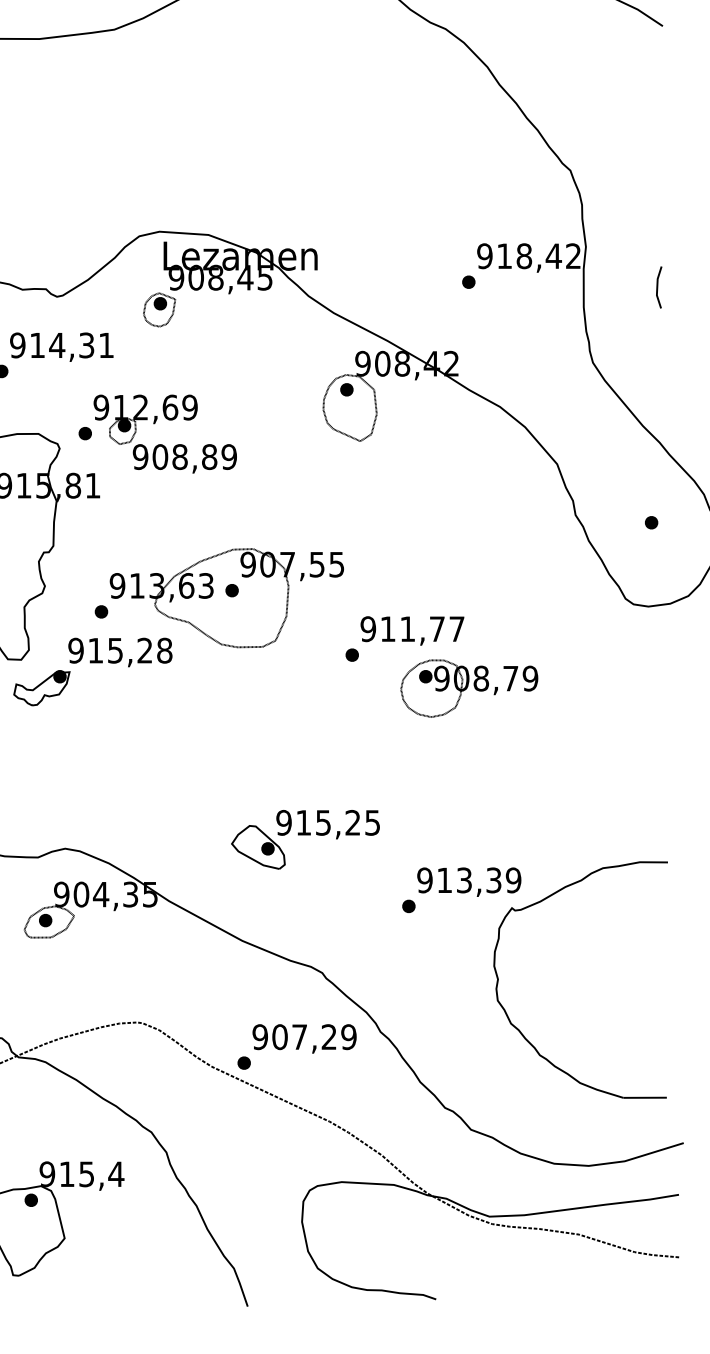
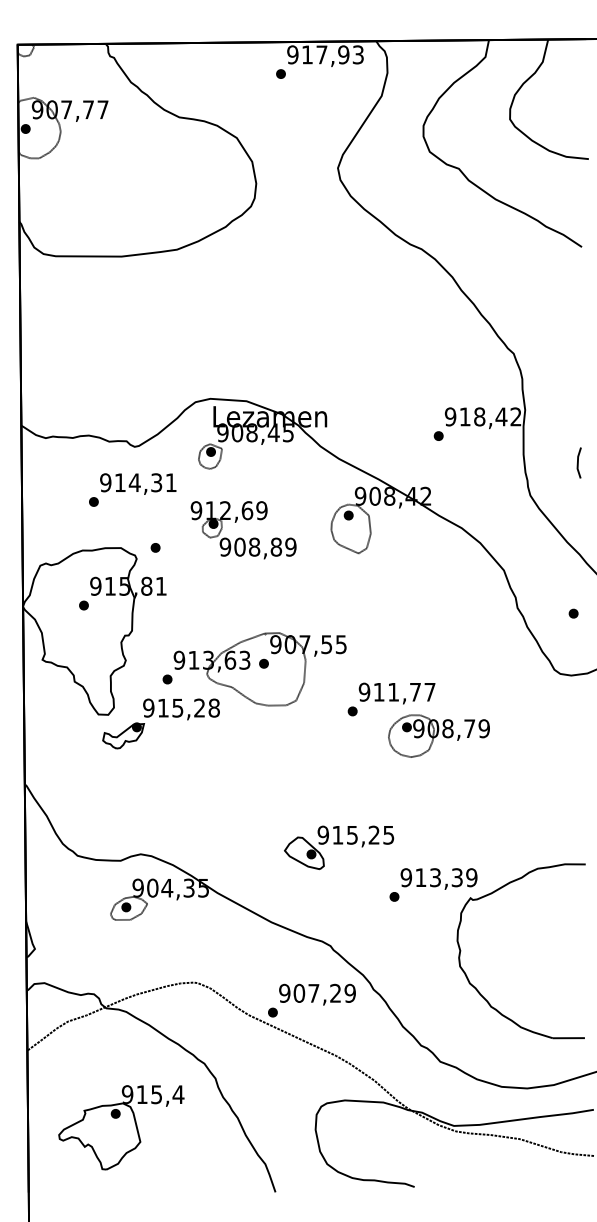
line: (658, 286) -> (578, 462), moved
part: (162, 443) -> (241, 537), moved
part: (305, 839) -> (339, 847), moved

